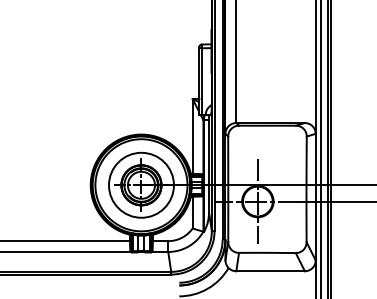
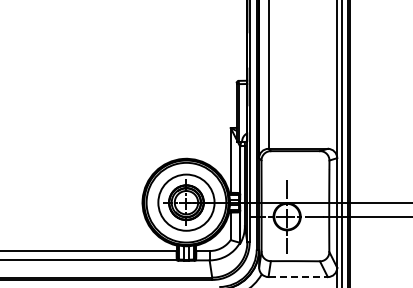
line: (270, 271) -> (298, 277), solid -> dashed

